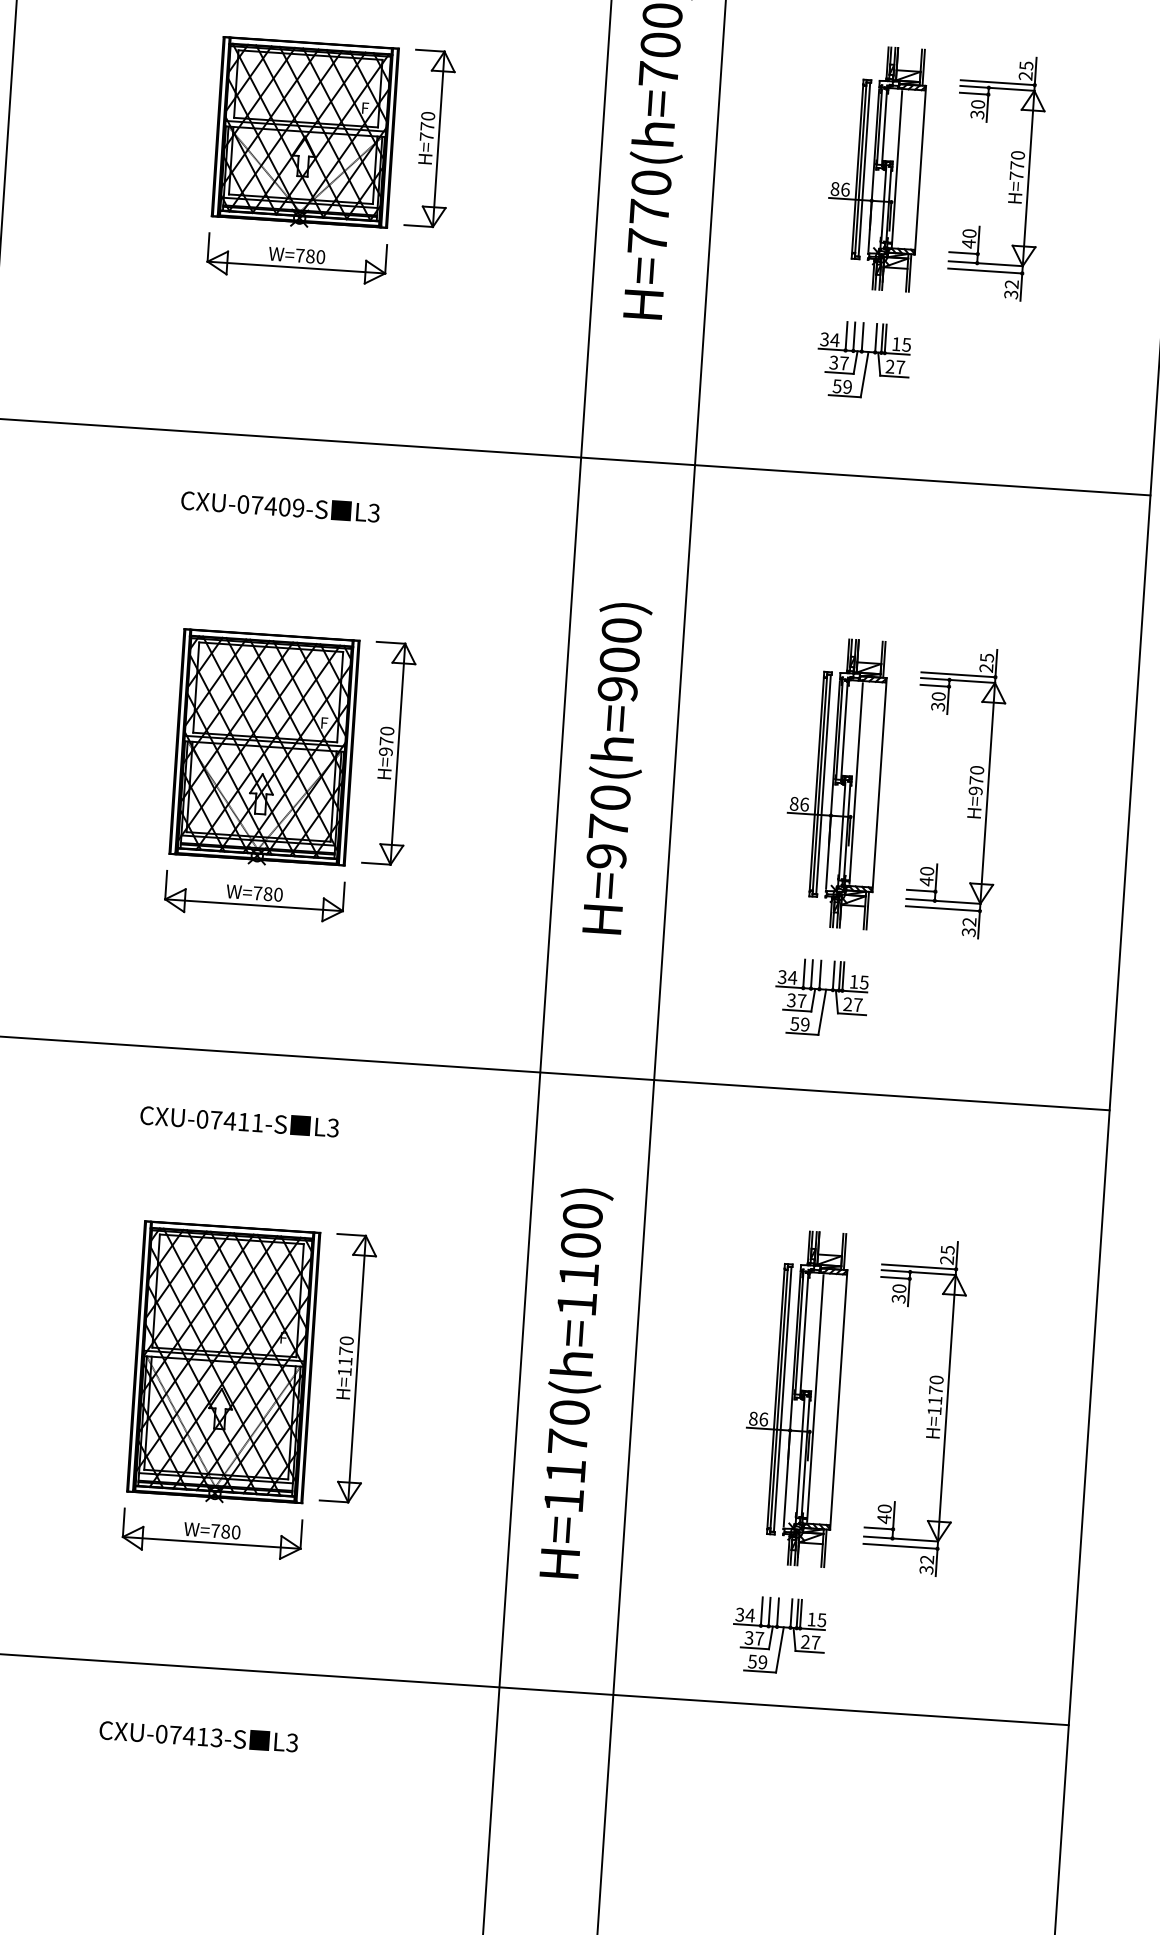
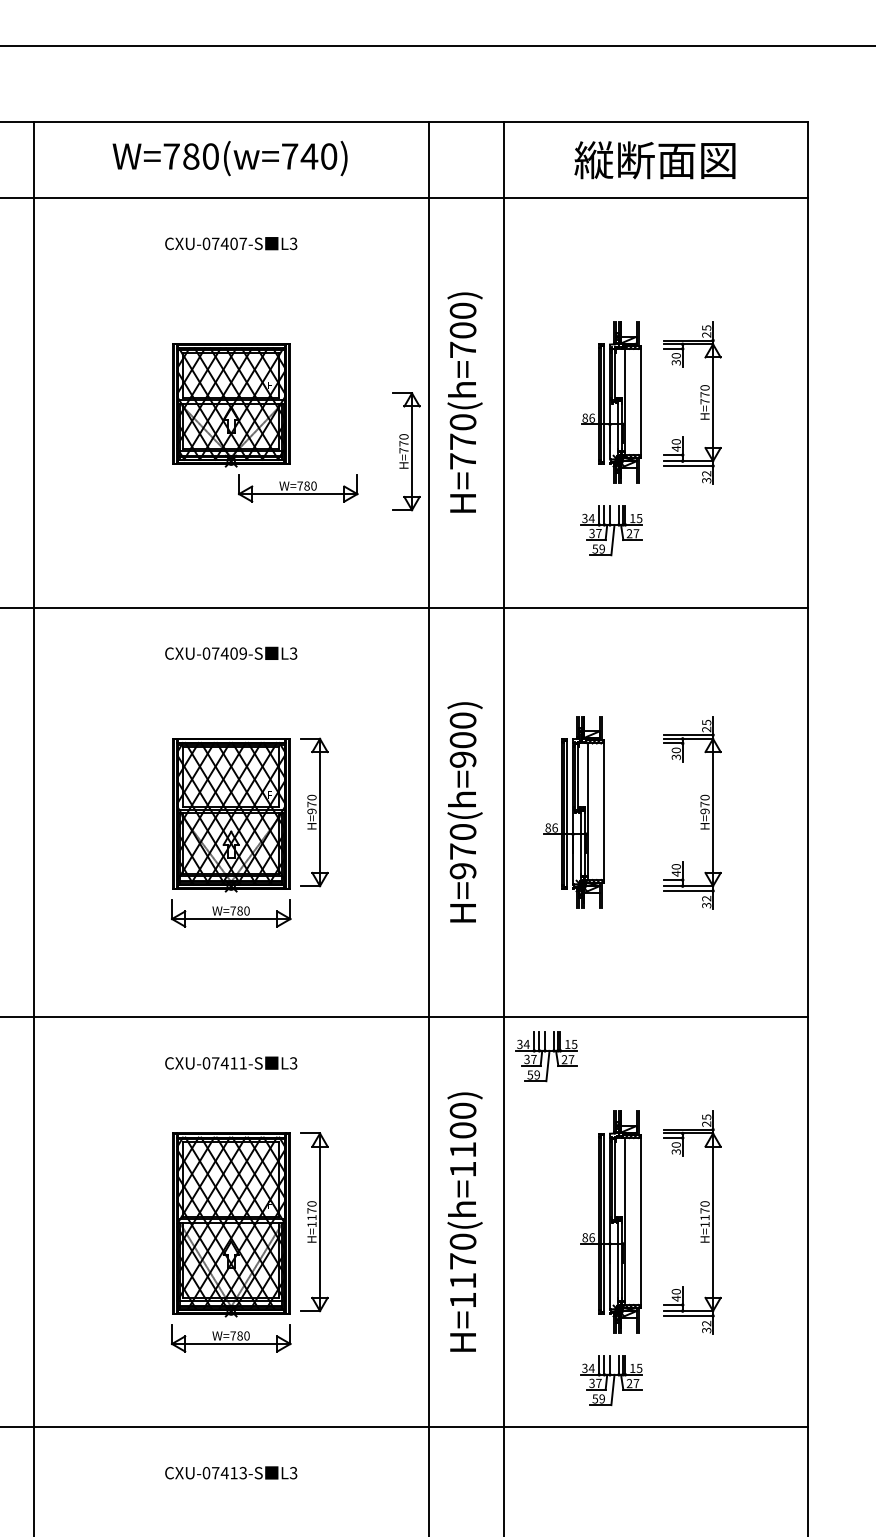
part: (430, 138) -> (406, 451), moved
part: (297, 259) -> (298, 488), moved
part: (833, 783) -> (573, 812), moved
part: (821, 997) -> (546, 1056), moved

